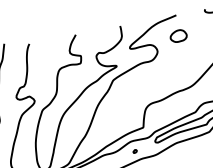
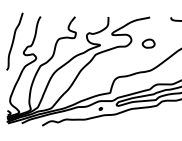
part: (178, 35) -> (148, 43), moved

